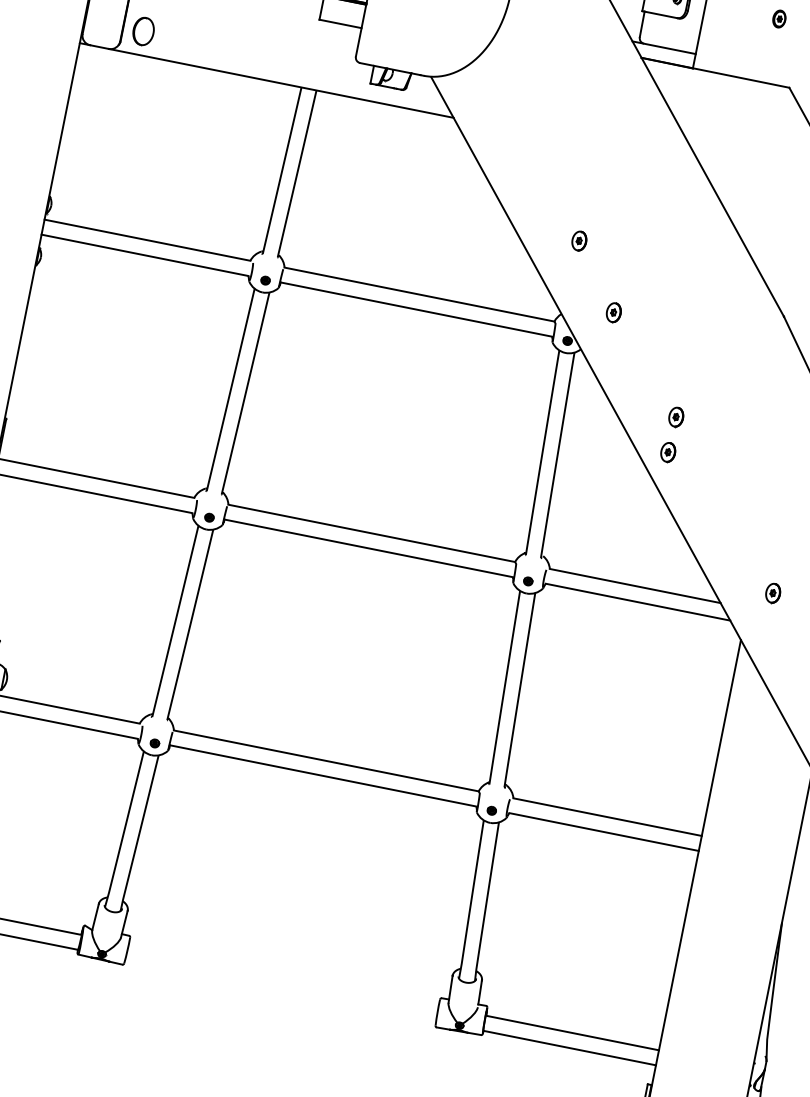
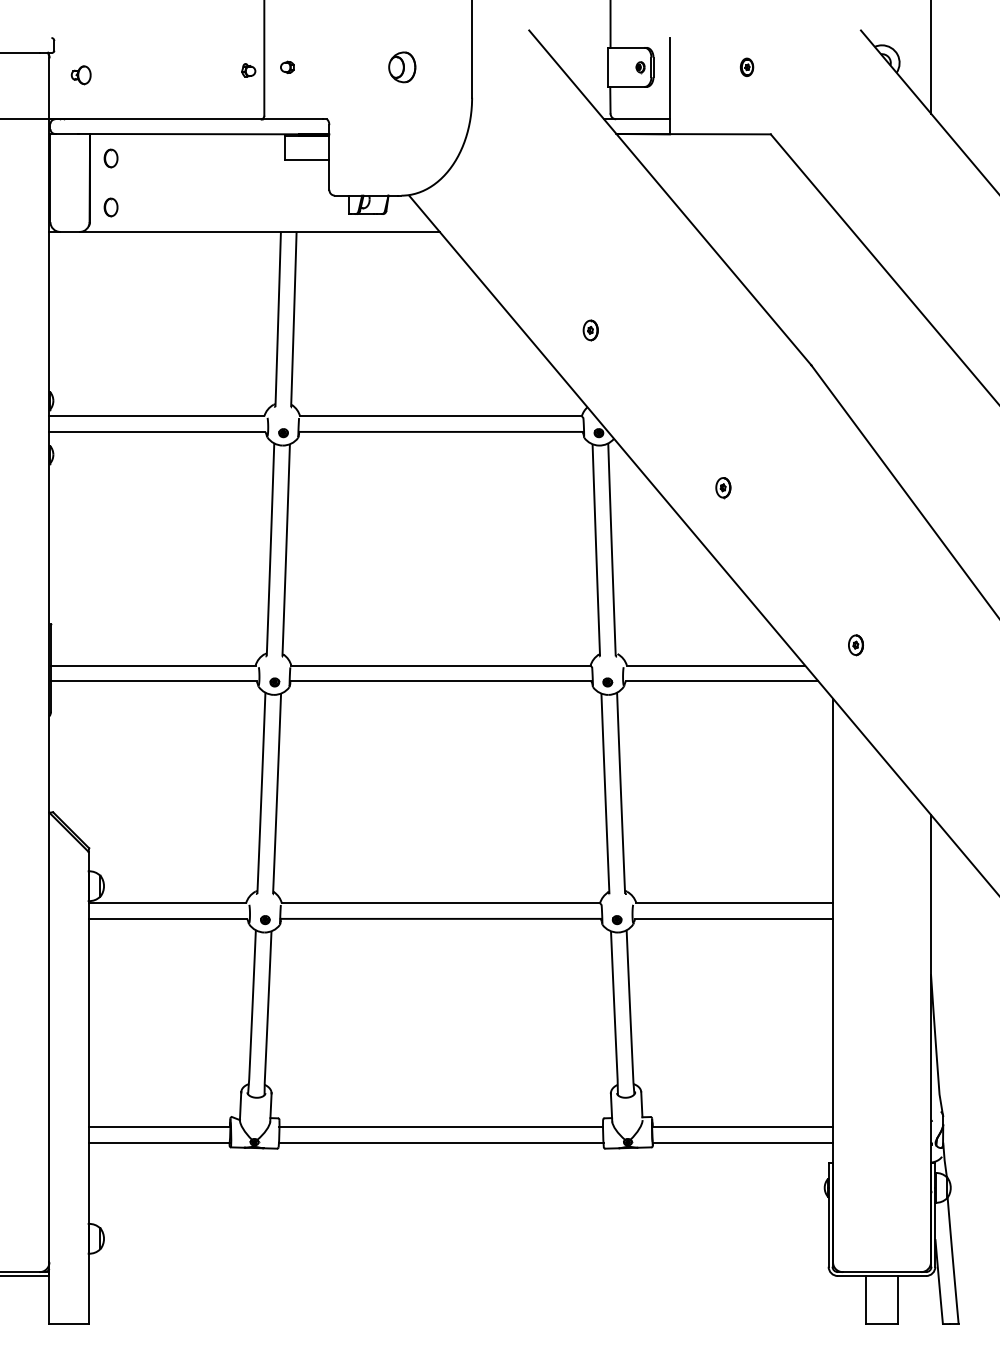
part: (142, 31) -> (110, 207), size x0.62
part: (613, 312) -> (639, 395), removed
part: (668, 453) -> (722, 525), removed
line: (283, 975) -> (441, 1127), added
line: (281, 990) -> (441, 1142), added

